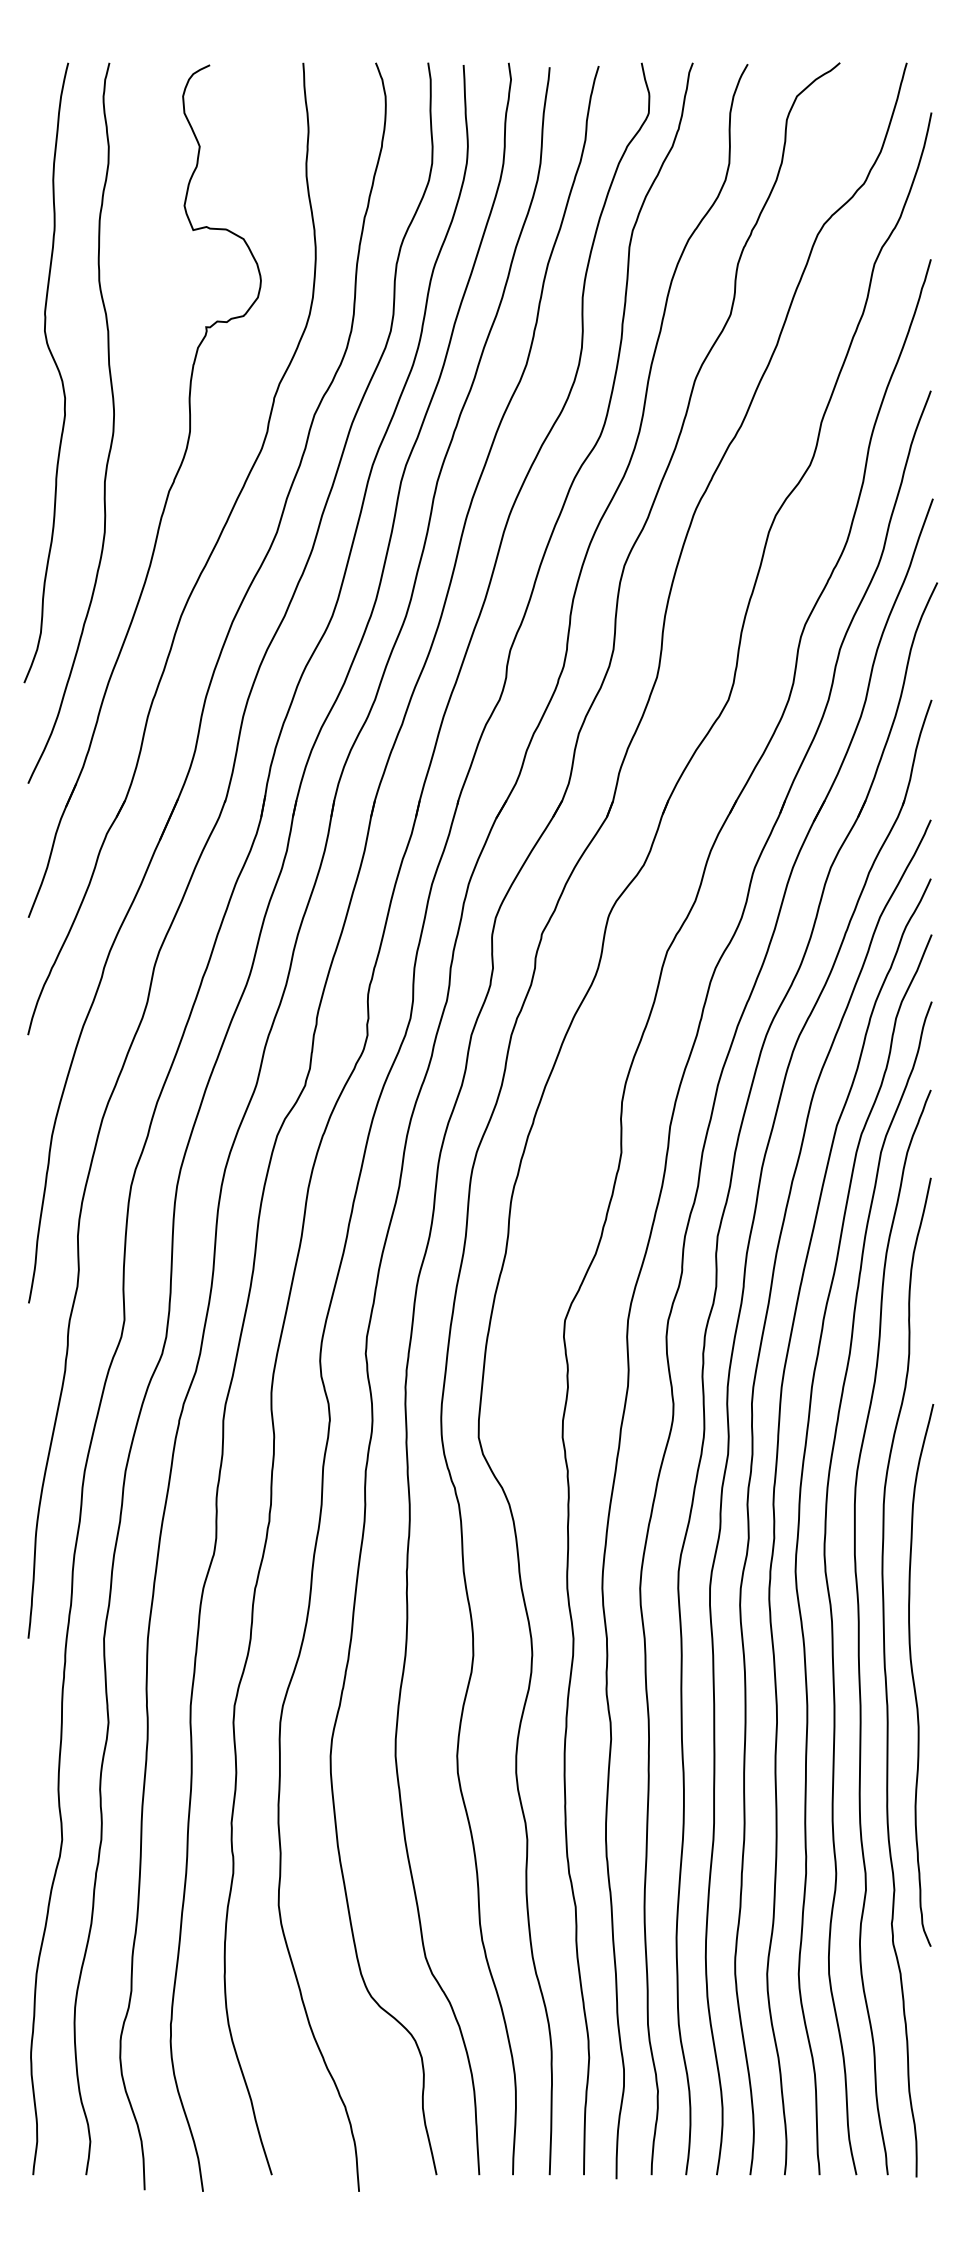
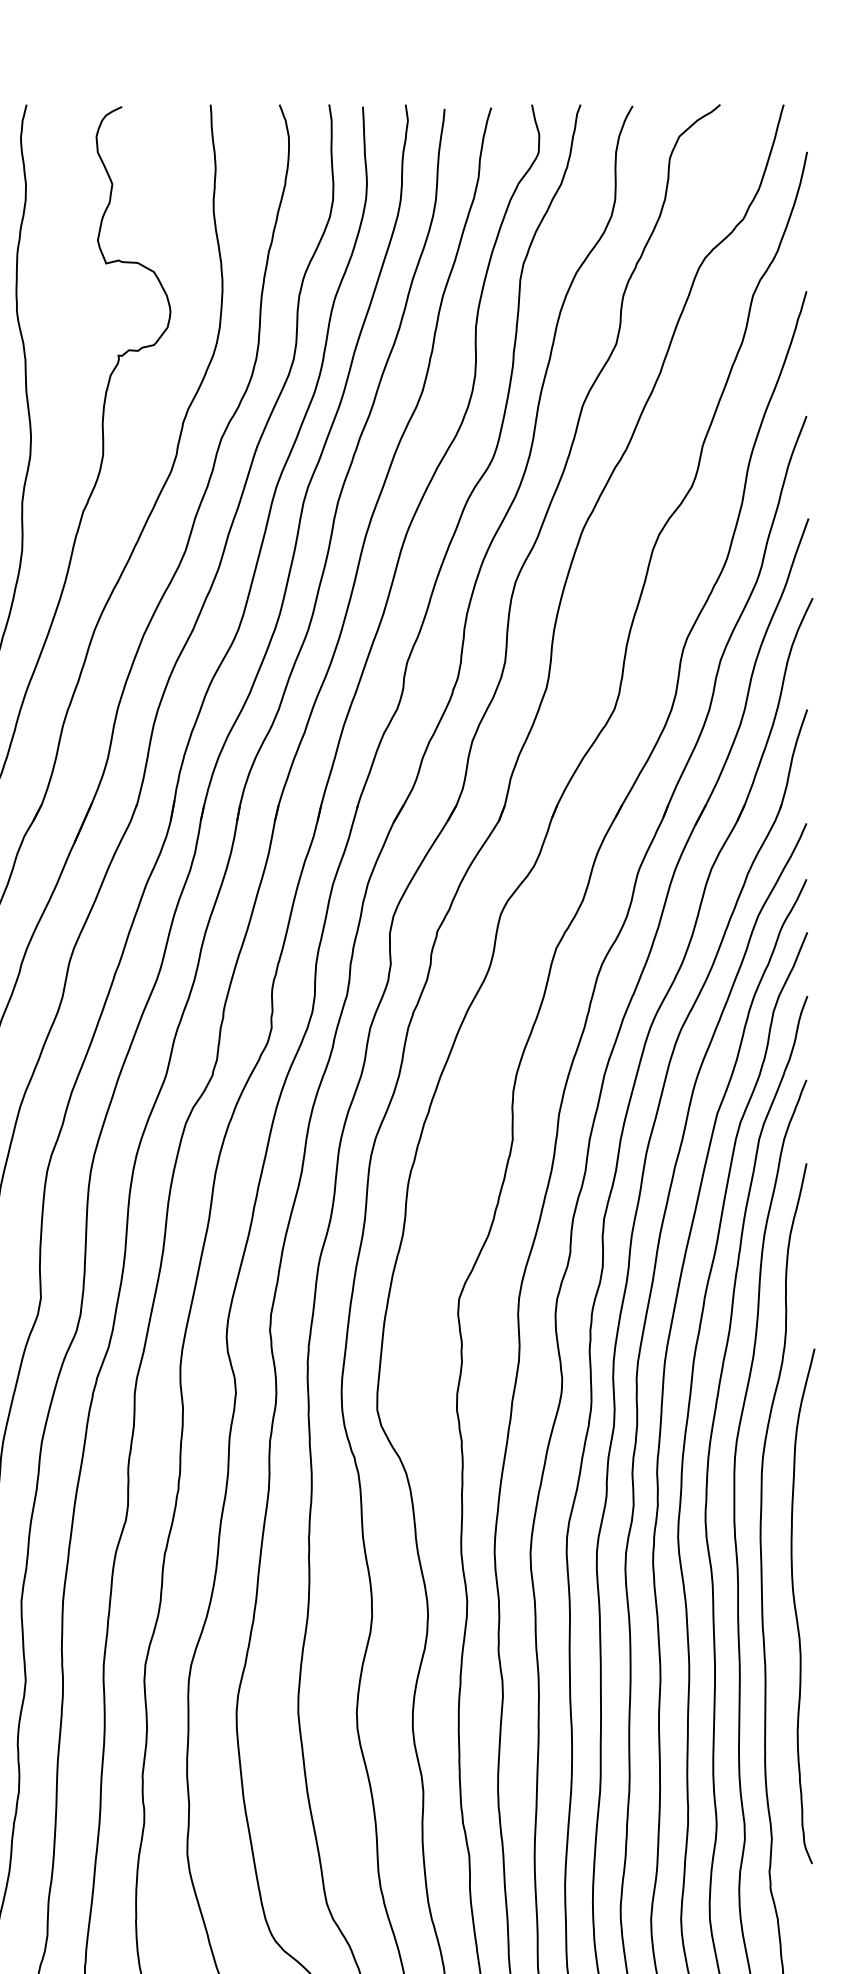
curve: (913, 1675) -> (795, 1606), moved

